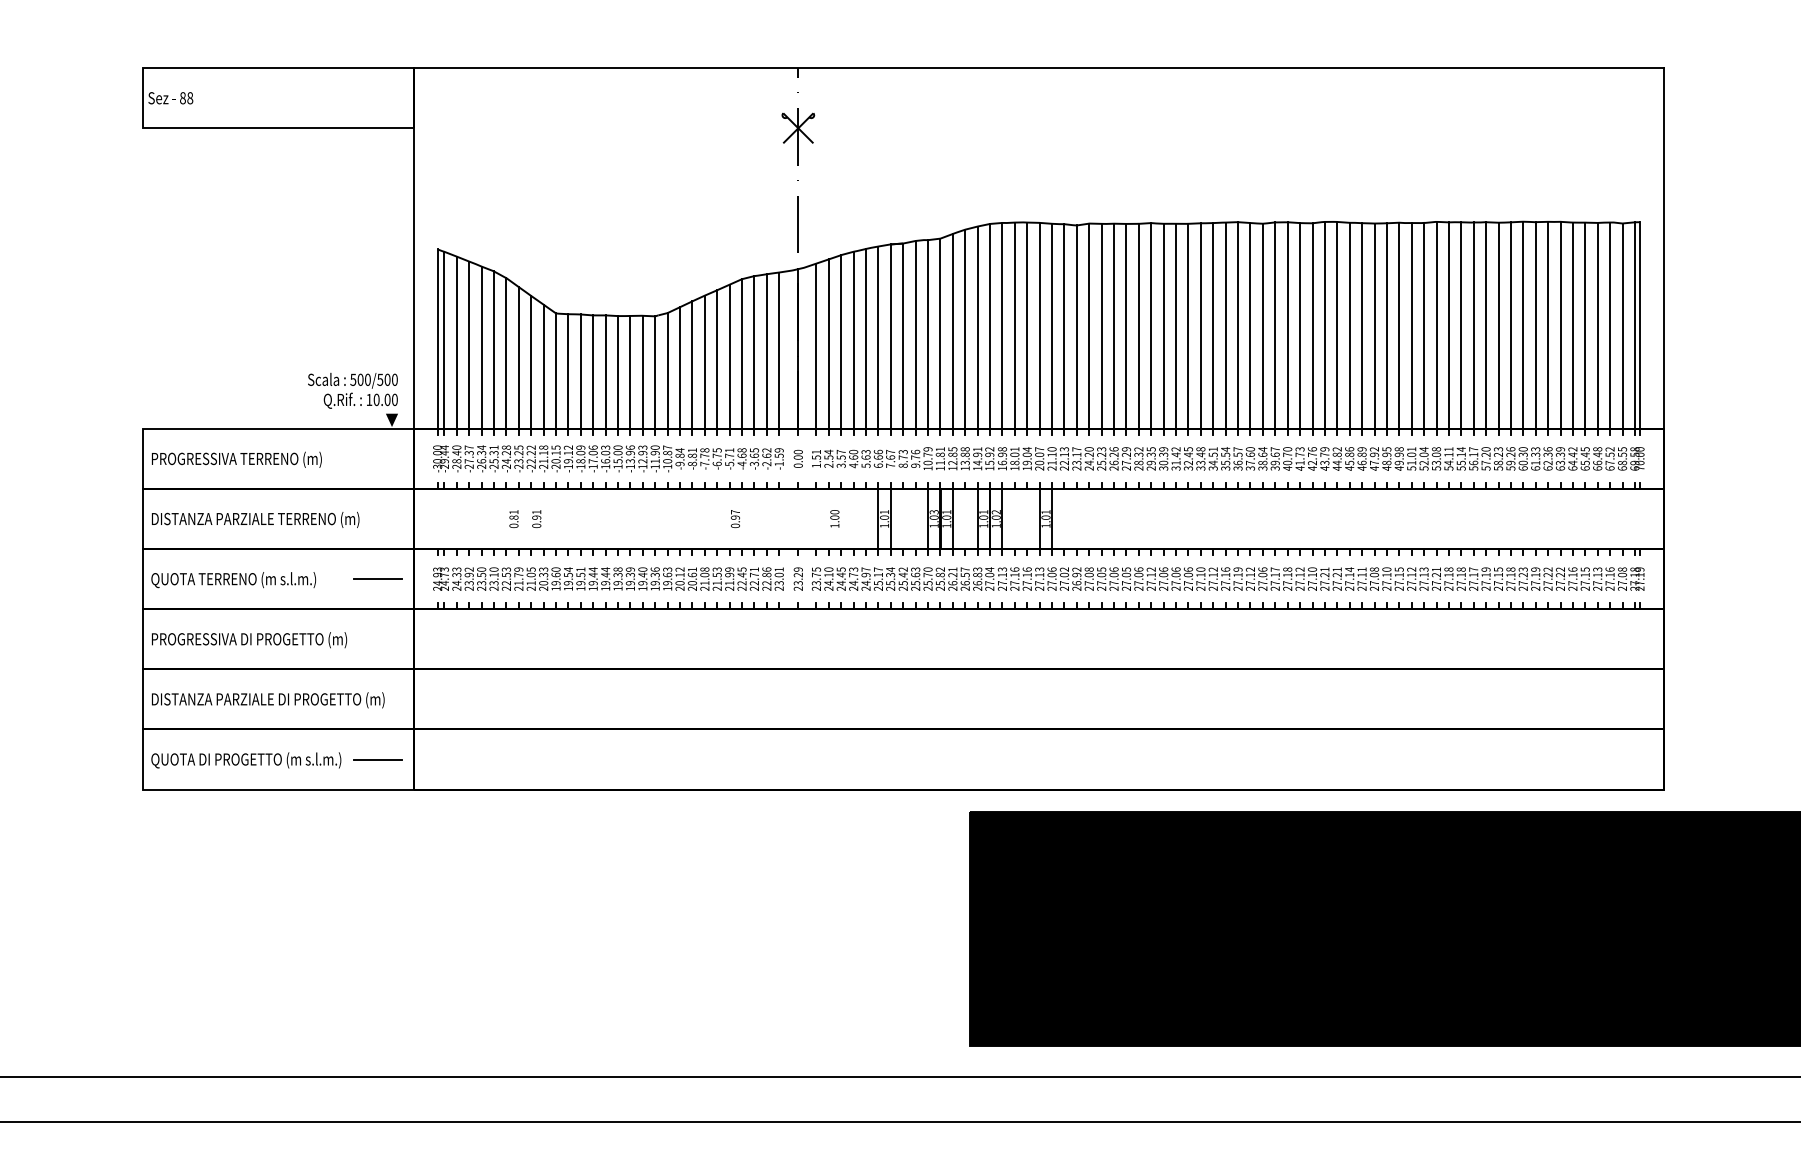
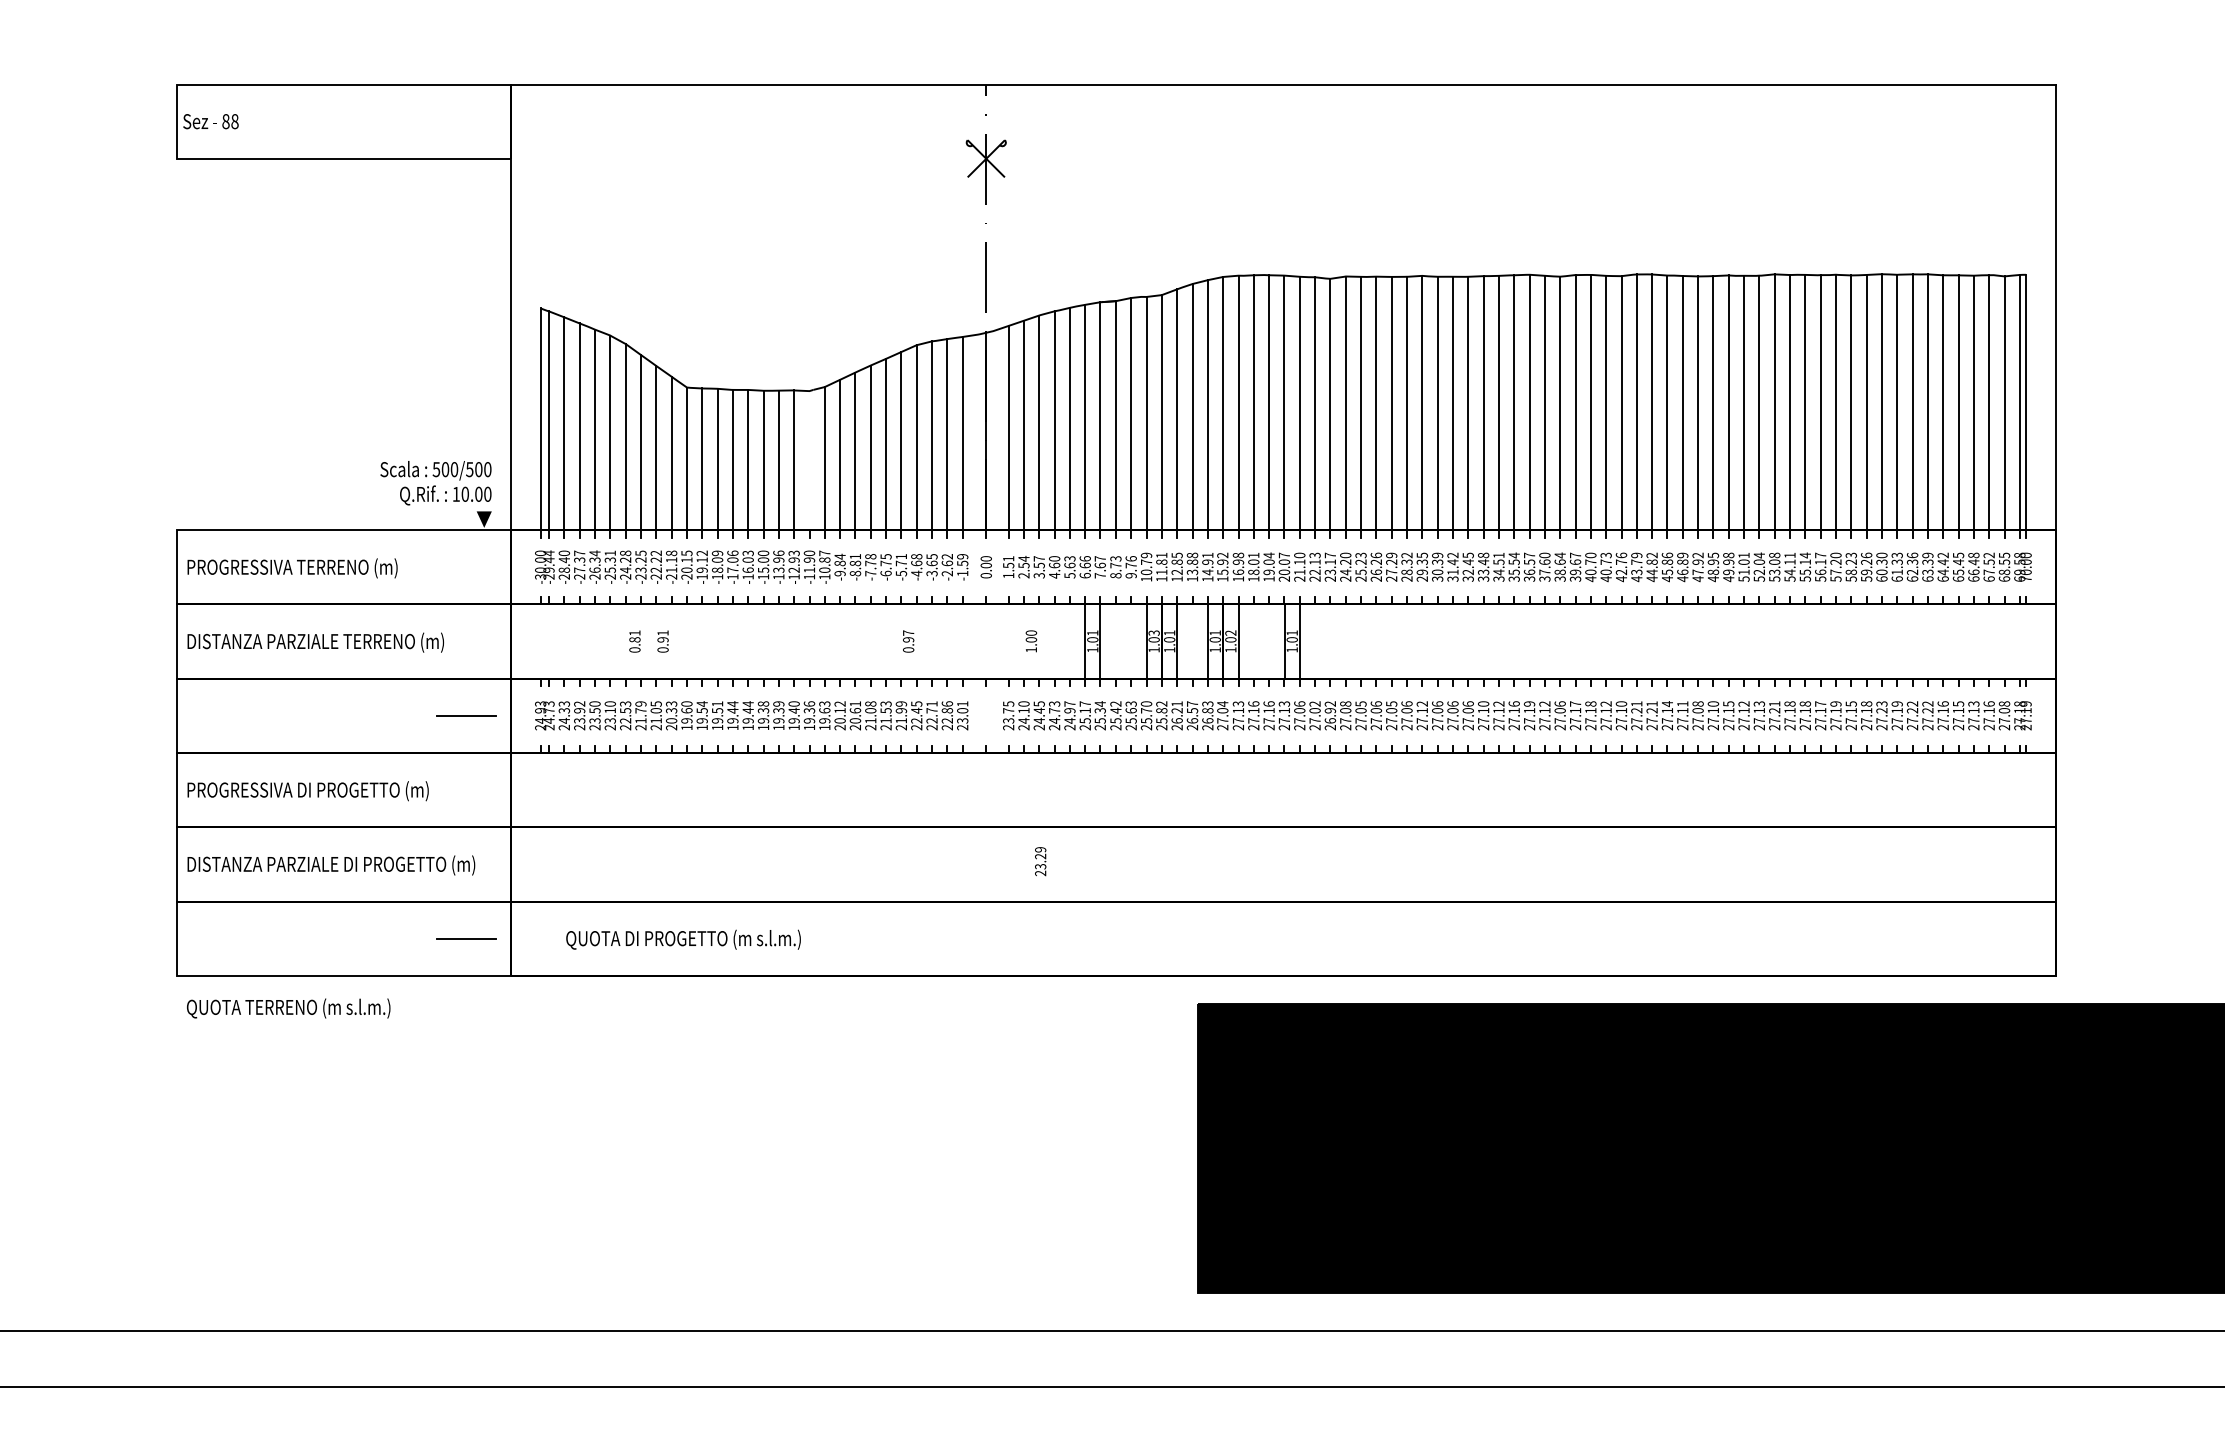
line: (655, 372) -> (809, 460), removed
text: (1299, 462) -> (1605, 571), 41.73 -> 40.73
text: (797, 578) -> (1039, 860), moved
text: (233, 580) -> (288, 1009), moved
text: (246, 760) -> (683, 939), moved

